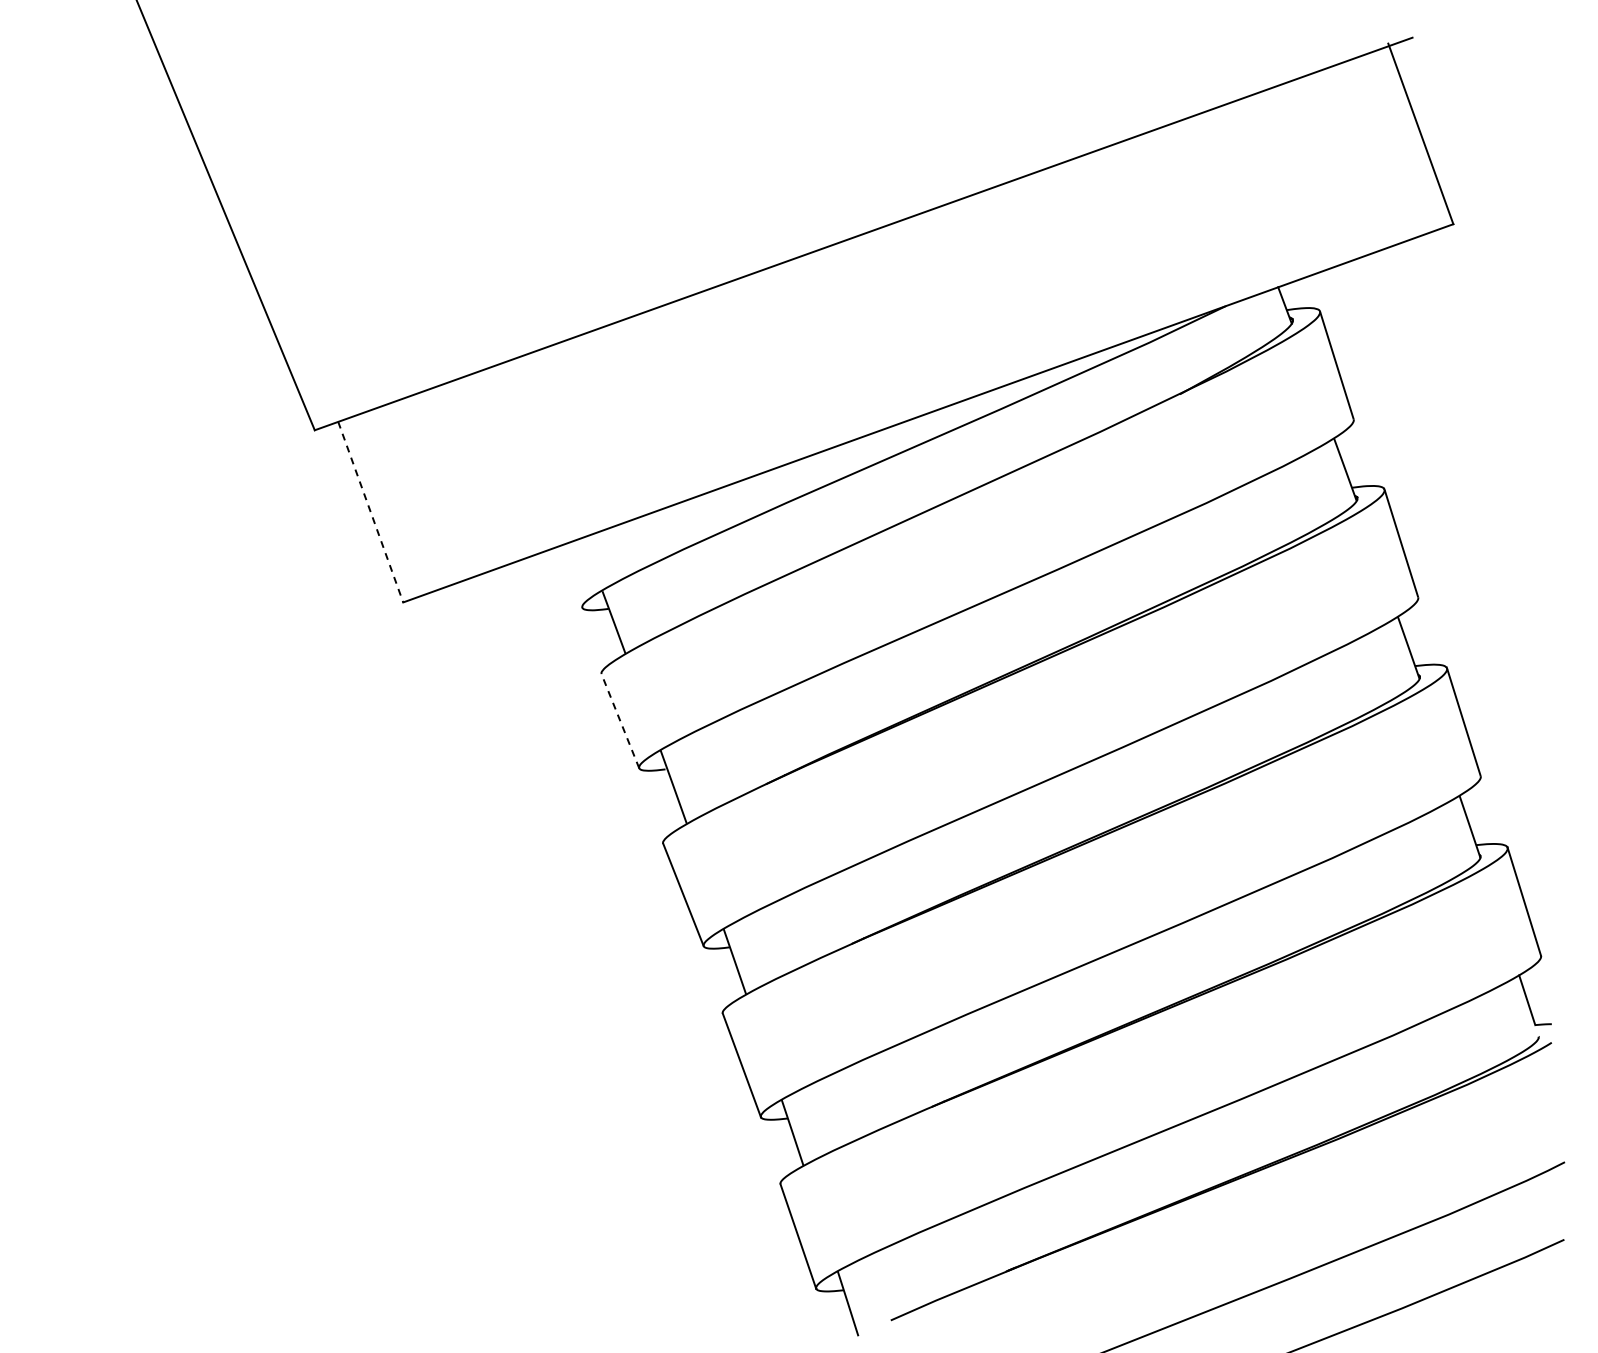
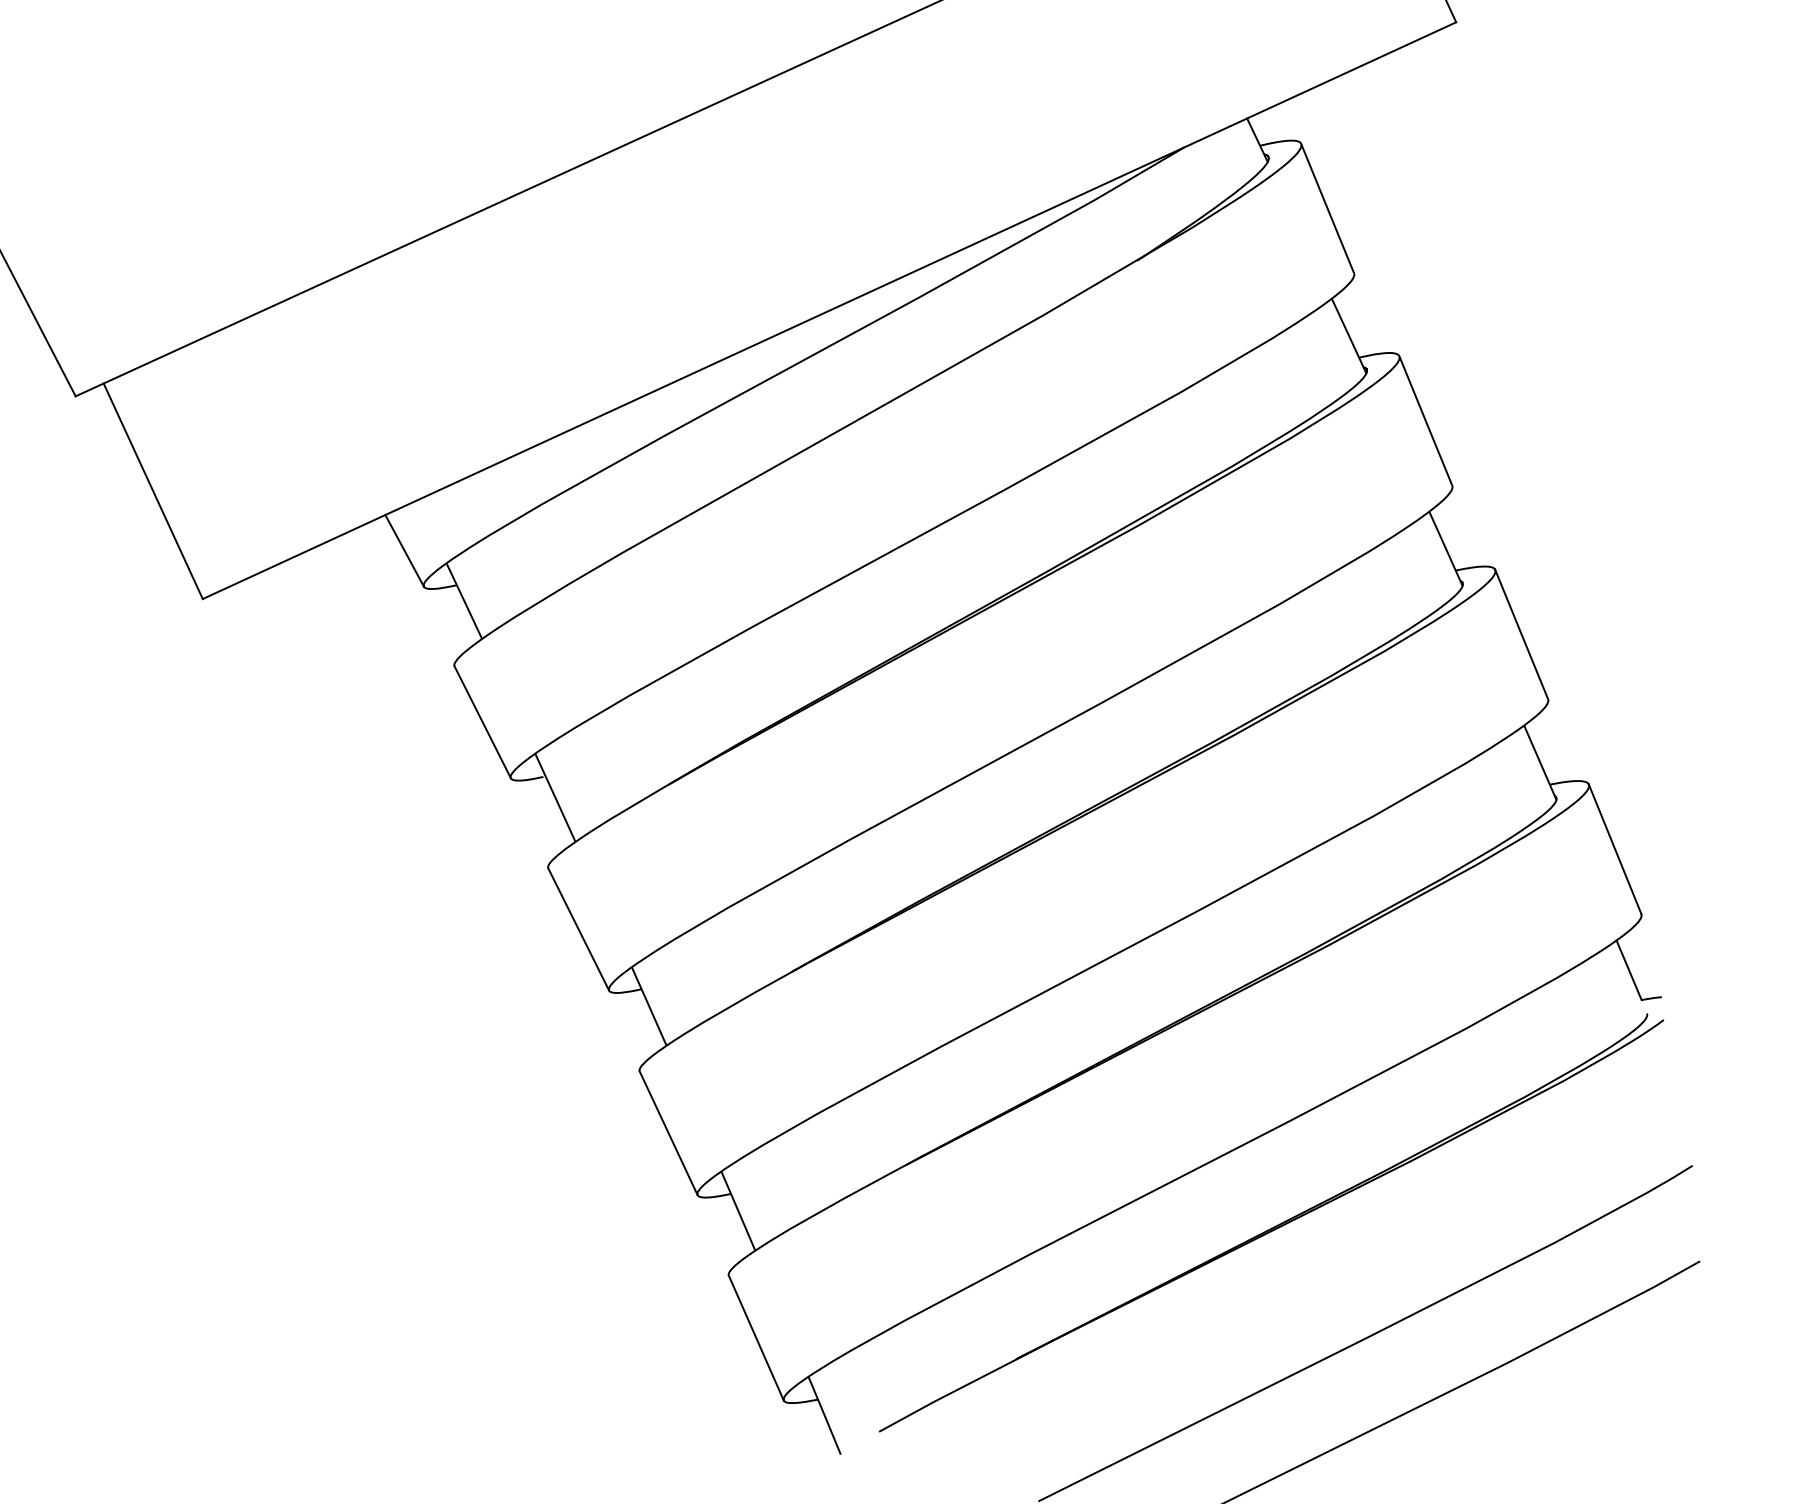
line: (370, 512) -> (152, 491), dashed -> solid
line: (569, 577) -> (404, 550), added
line: (620, 721) -> (482, 722), dashed -> solid

